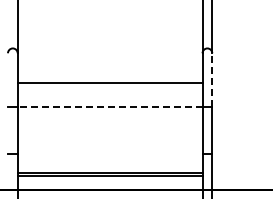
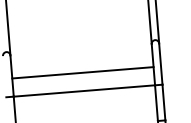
line: (212, 80) -> (161, 64), dashed -> solid
line: (109, 107) -> (83, 91), dashed -> solid

